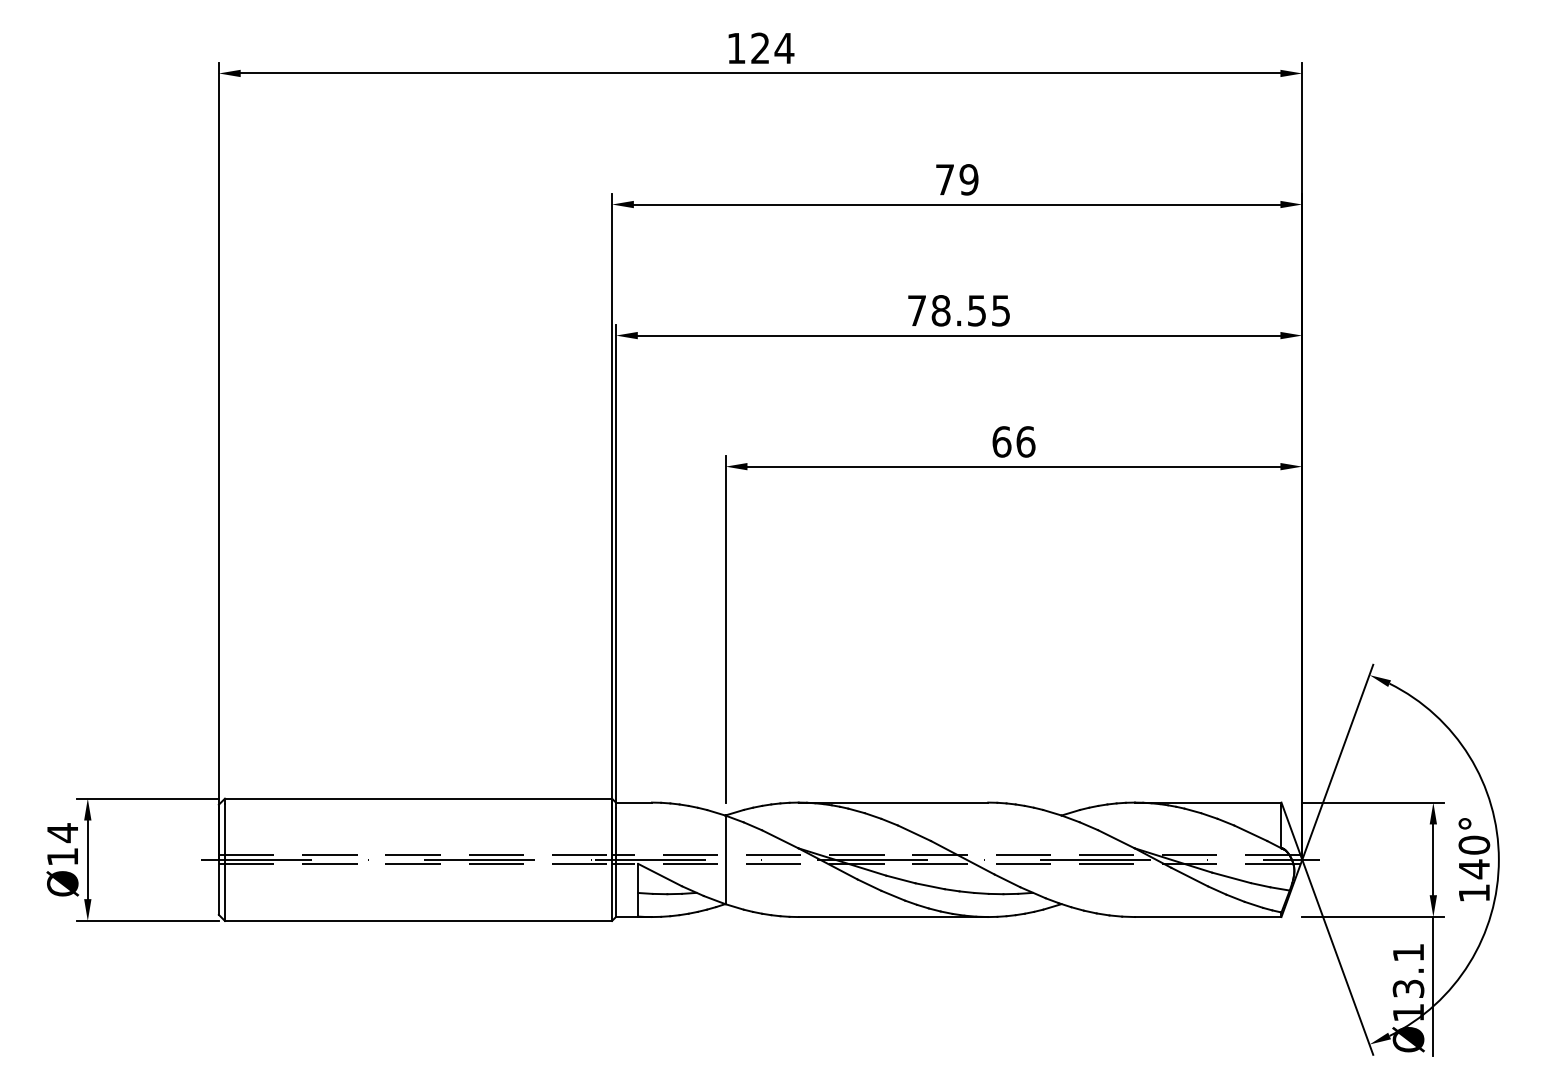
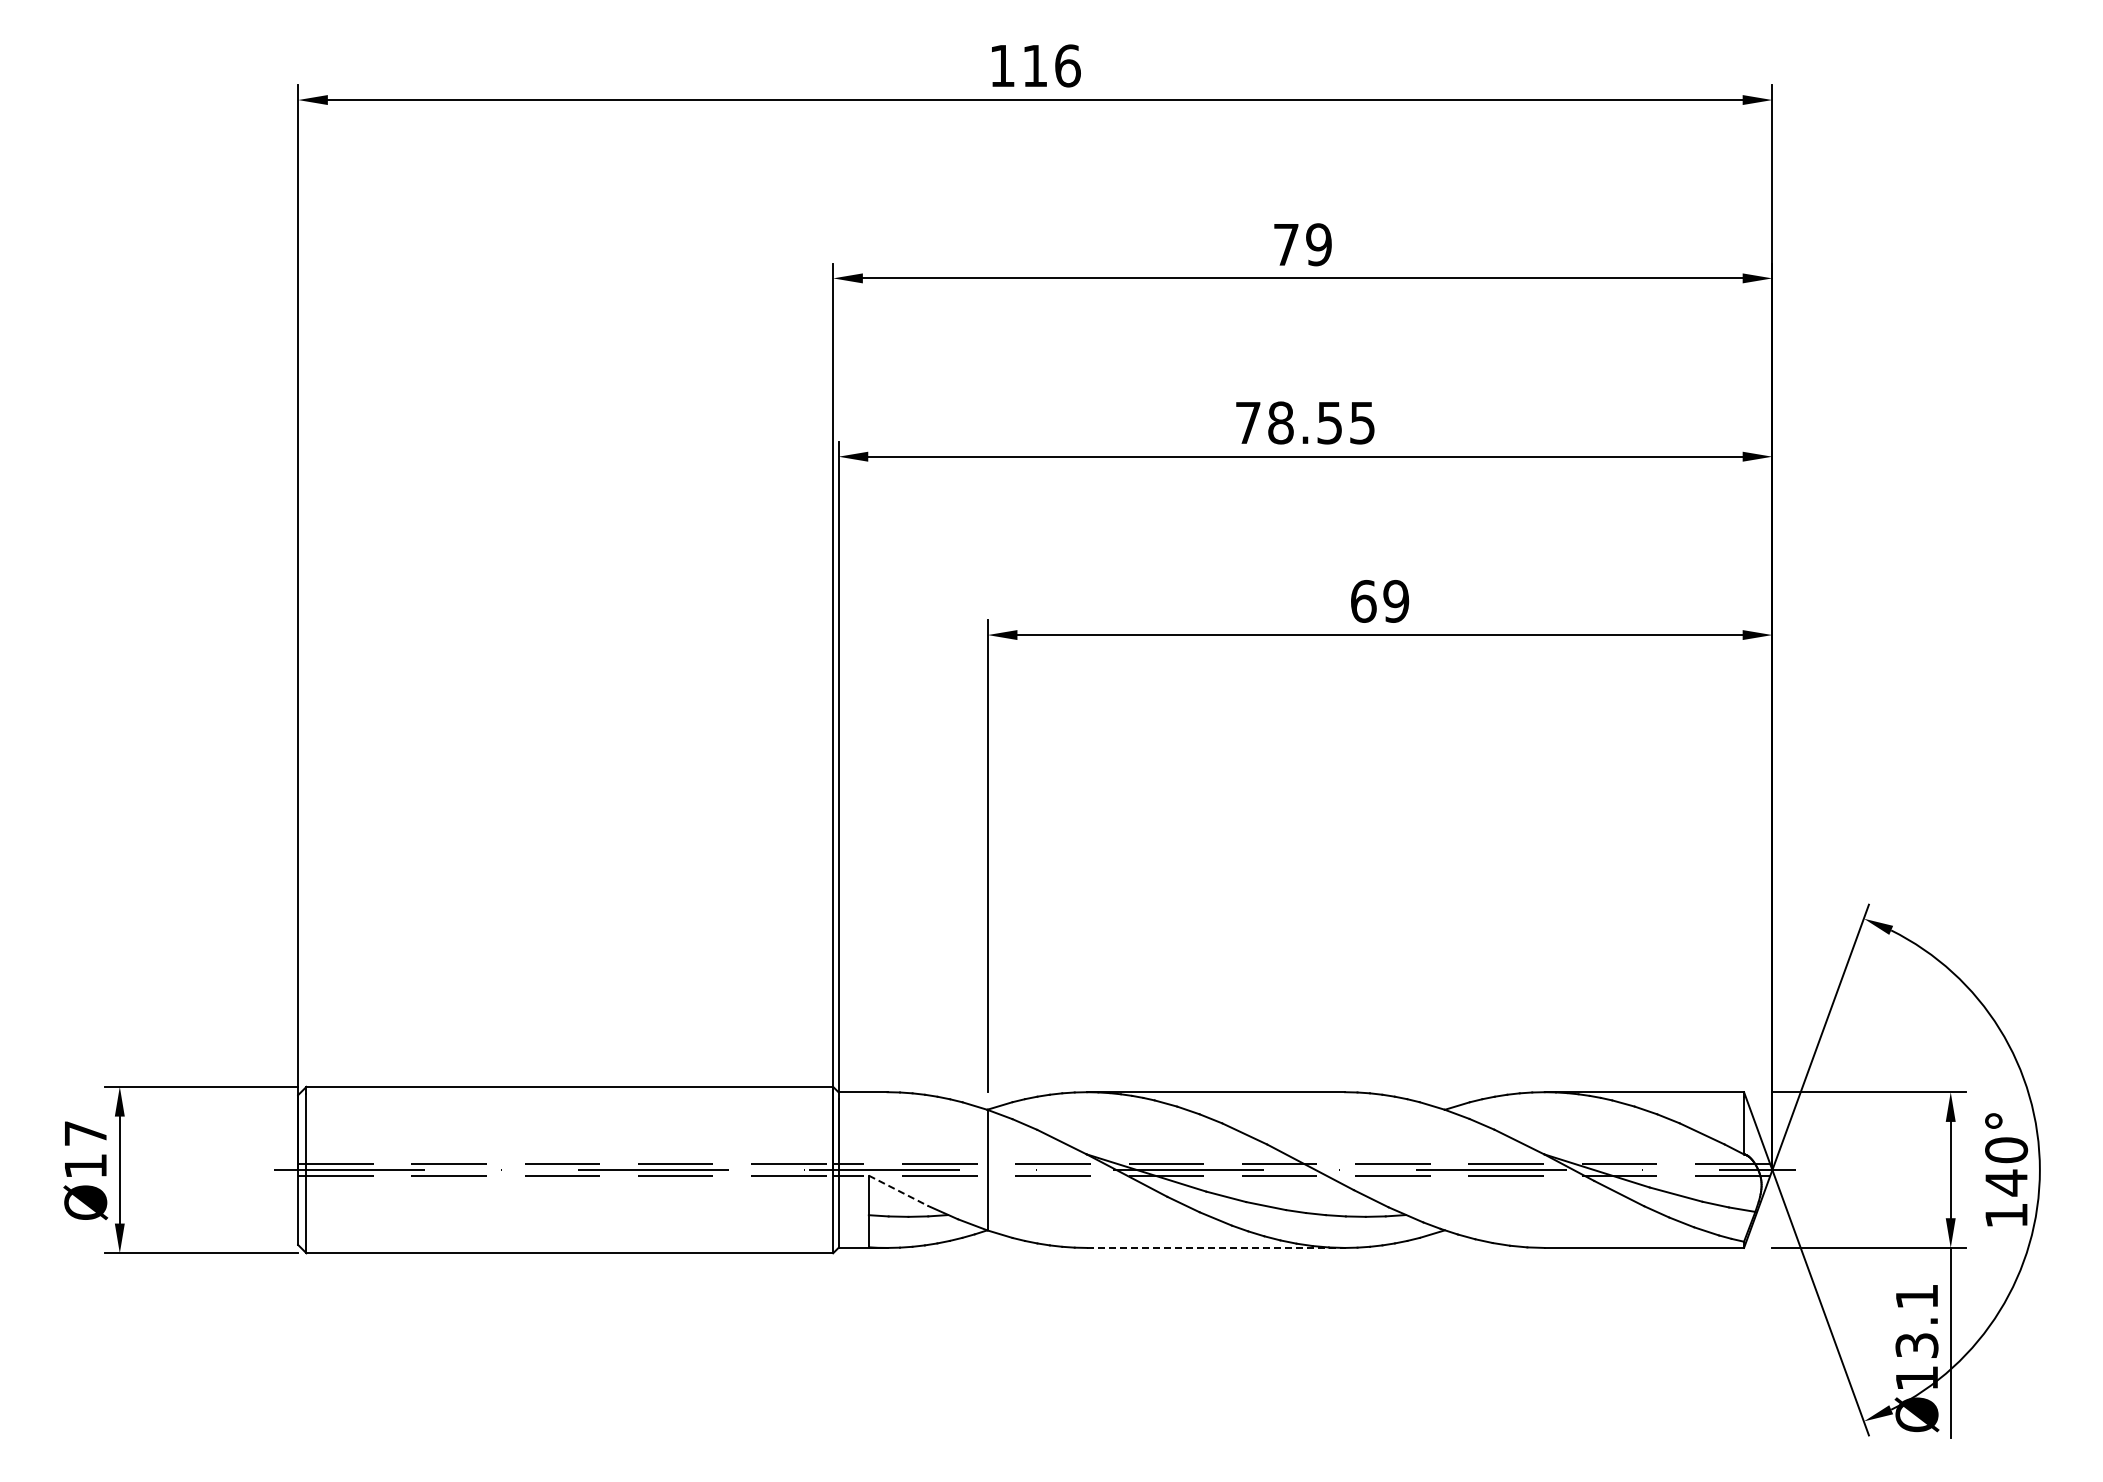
text: (772, 48) -> (1051, 65), 124 -> 116
text: (1026, 441) -> (1396, 601), 66 -> 69
text: (62, 832) -> (85, 1133), Ø14 -> Ø17
line: (660, 875) -> (899, 1191), solid -> dashed
line: (893, 916) -> (1216, 1247), solid -> dashed

